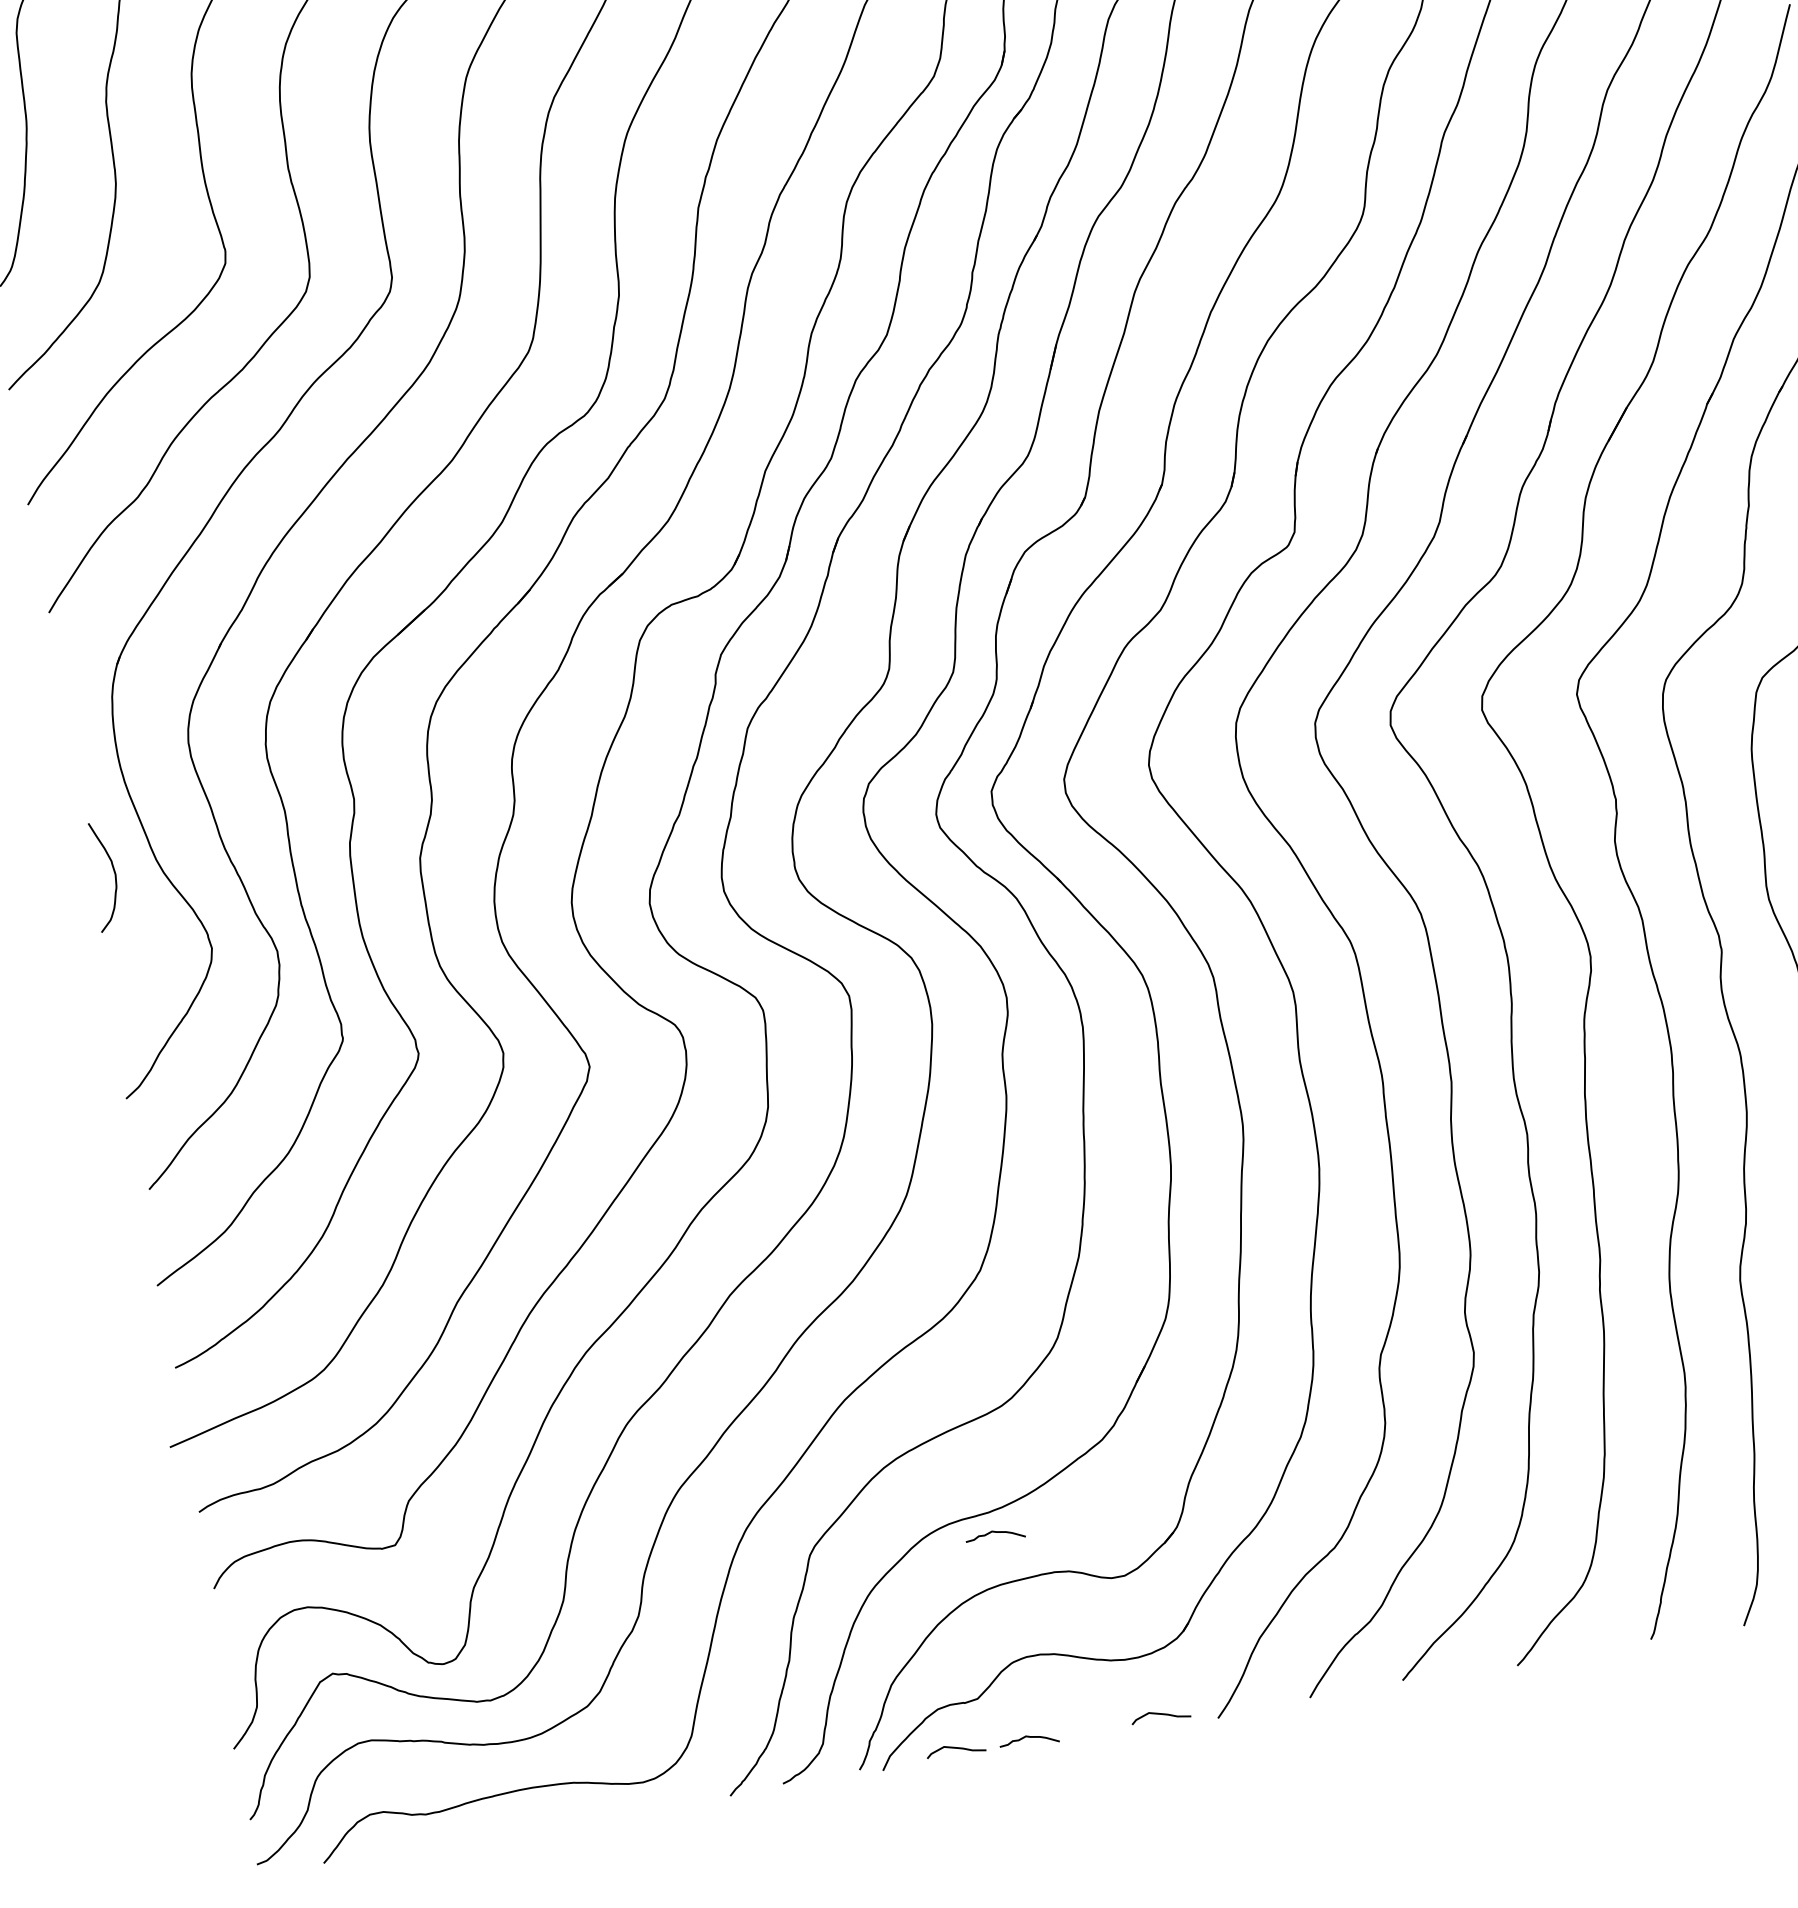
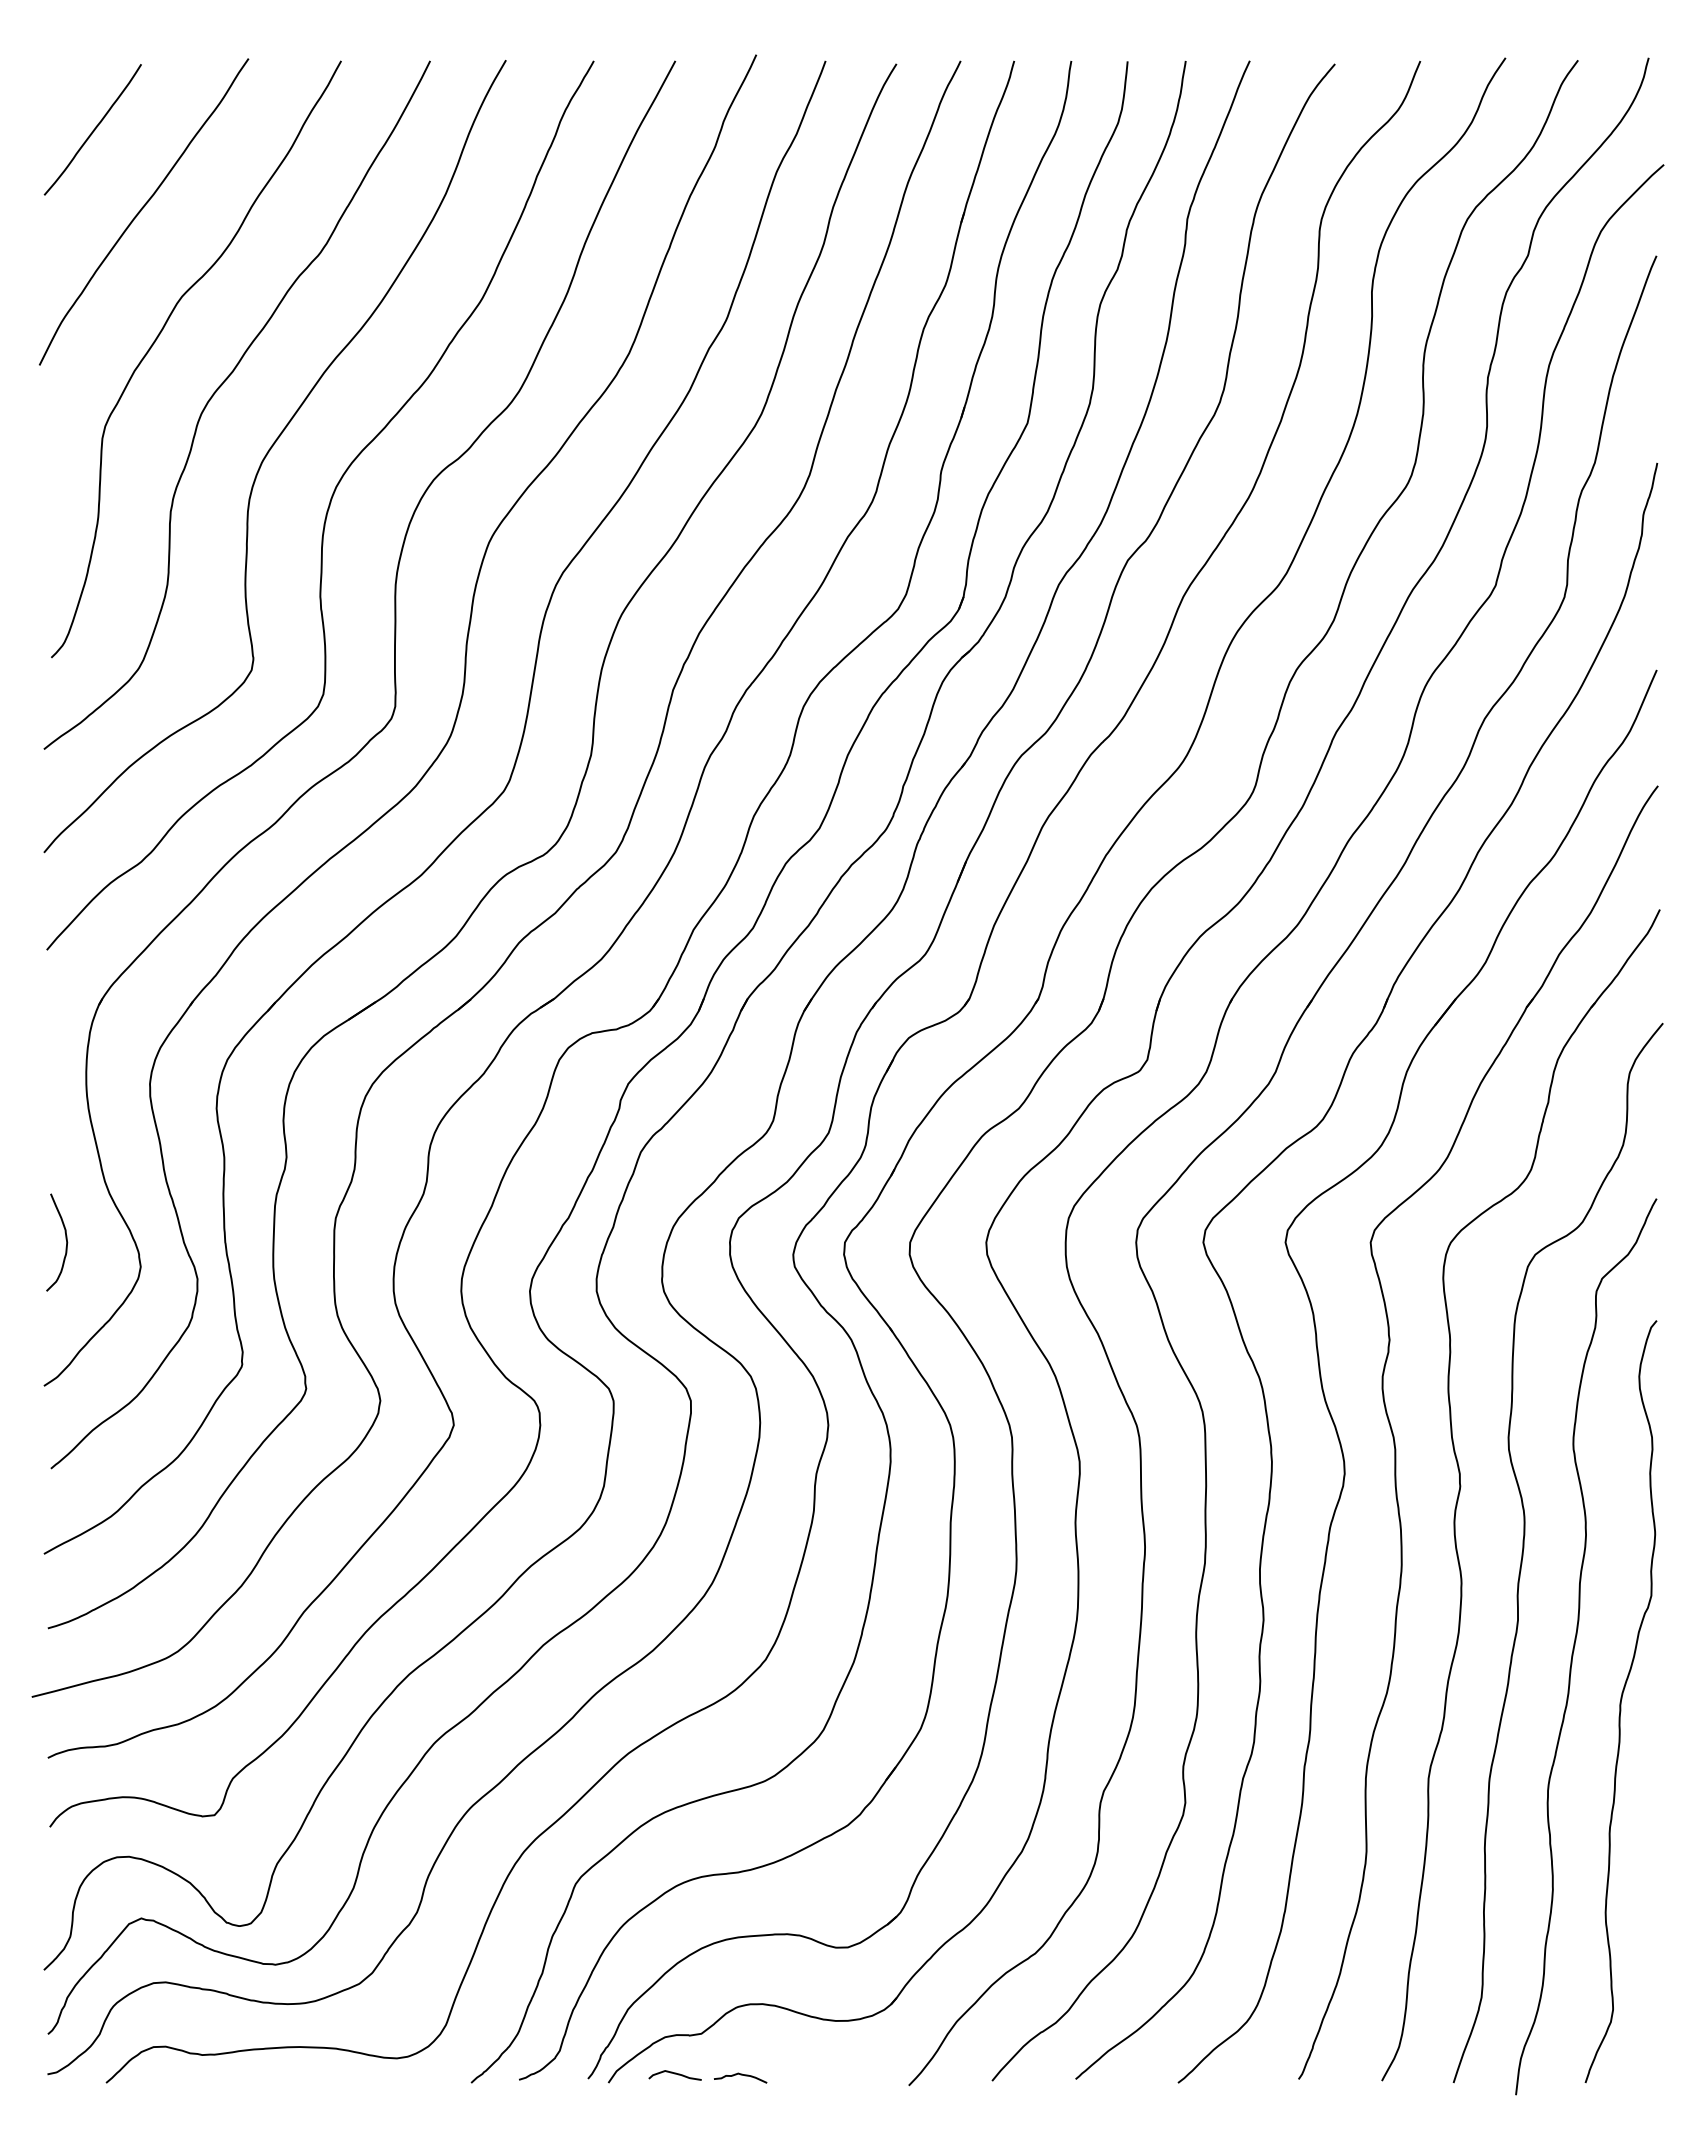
curve: (113, 871) -> (65, 1239), moved
curve: (994, 1533) -> (740, 1891), removed
curve: (1159, 1715) -> (858, 2074), removed

